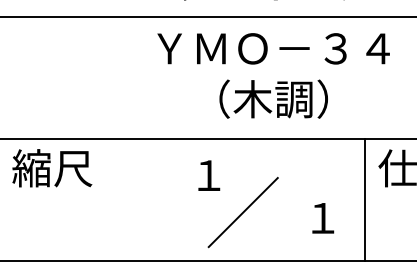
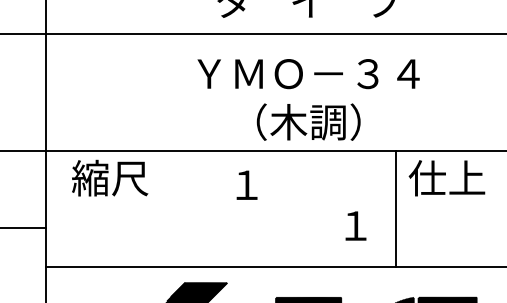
text: (273, 75) -> (308, 99), moved
text: (52, 167) -> (110, 177), moved
line: (243, 212) -> (279, 220), removed

